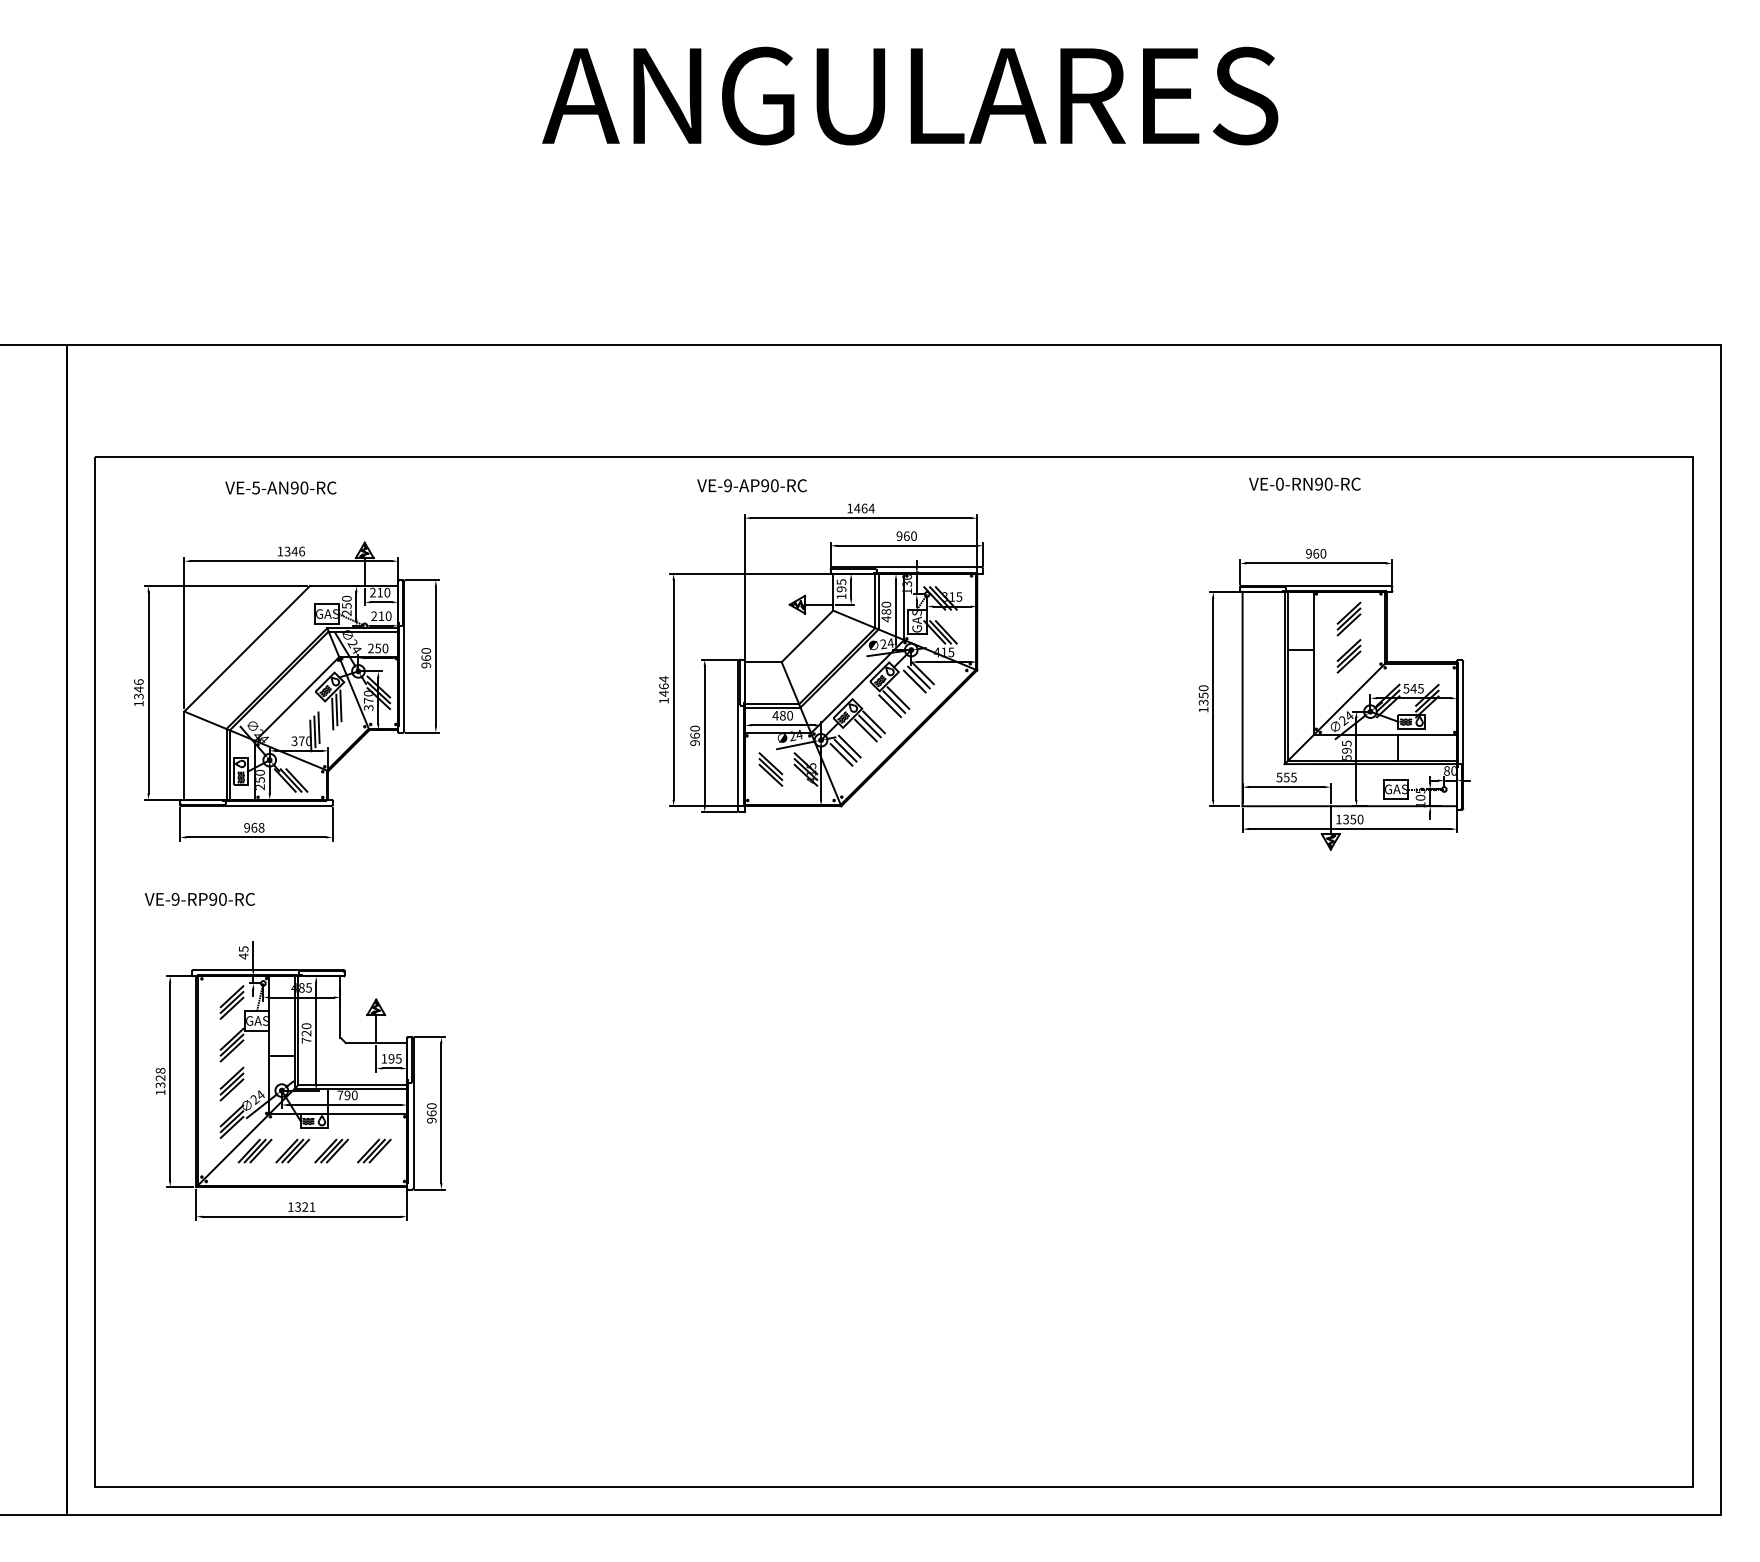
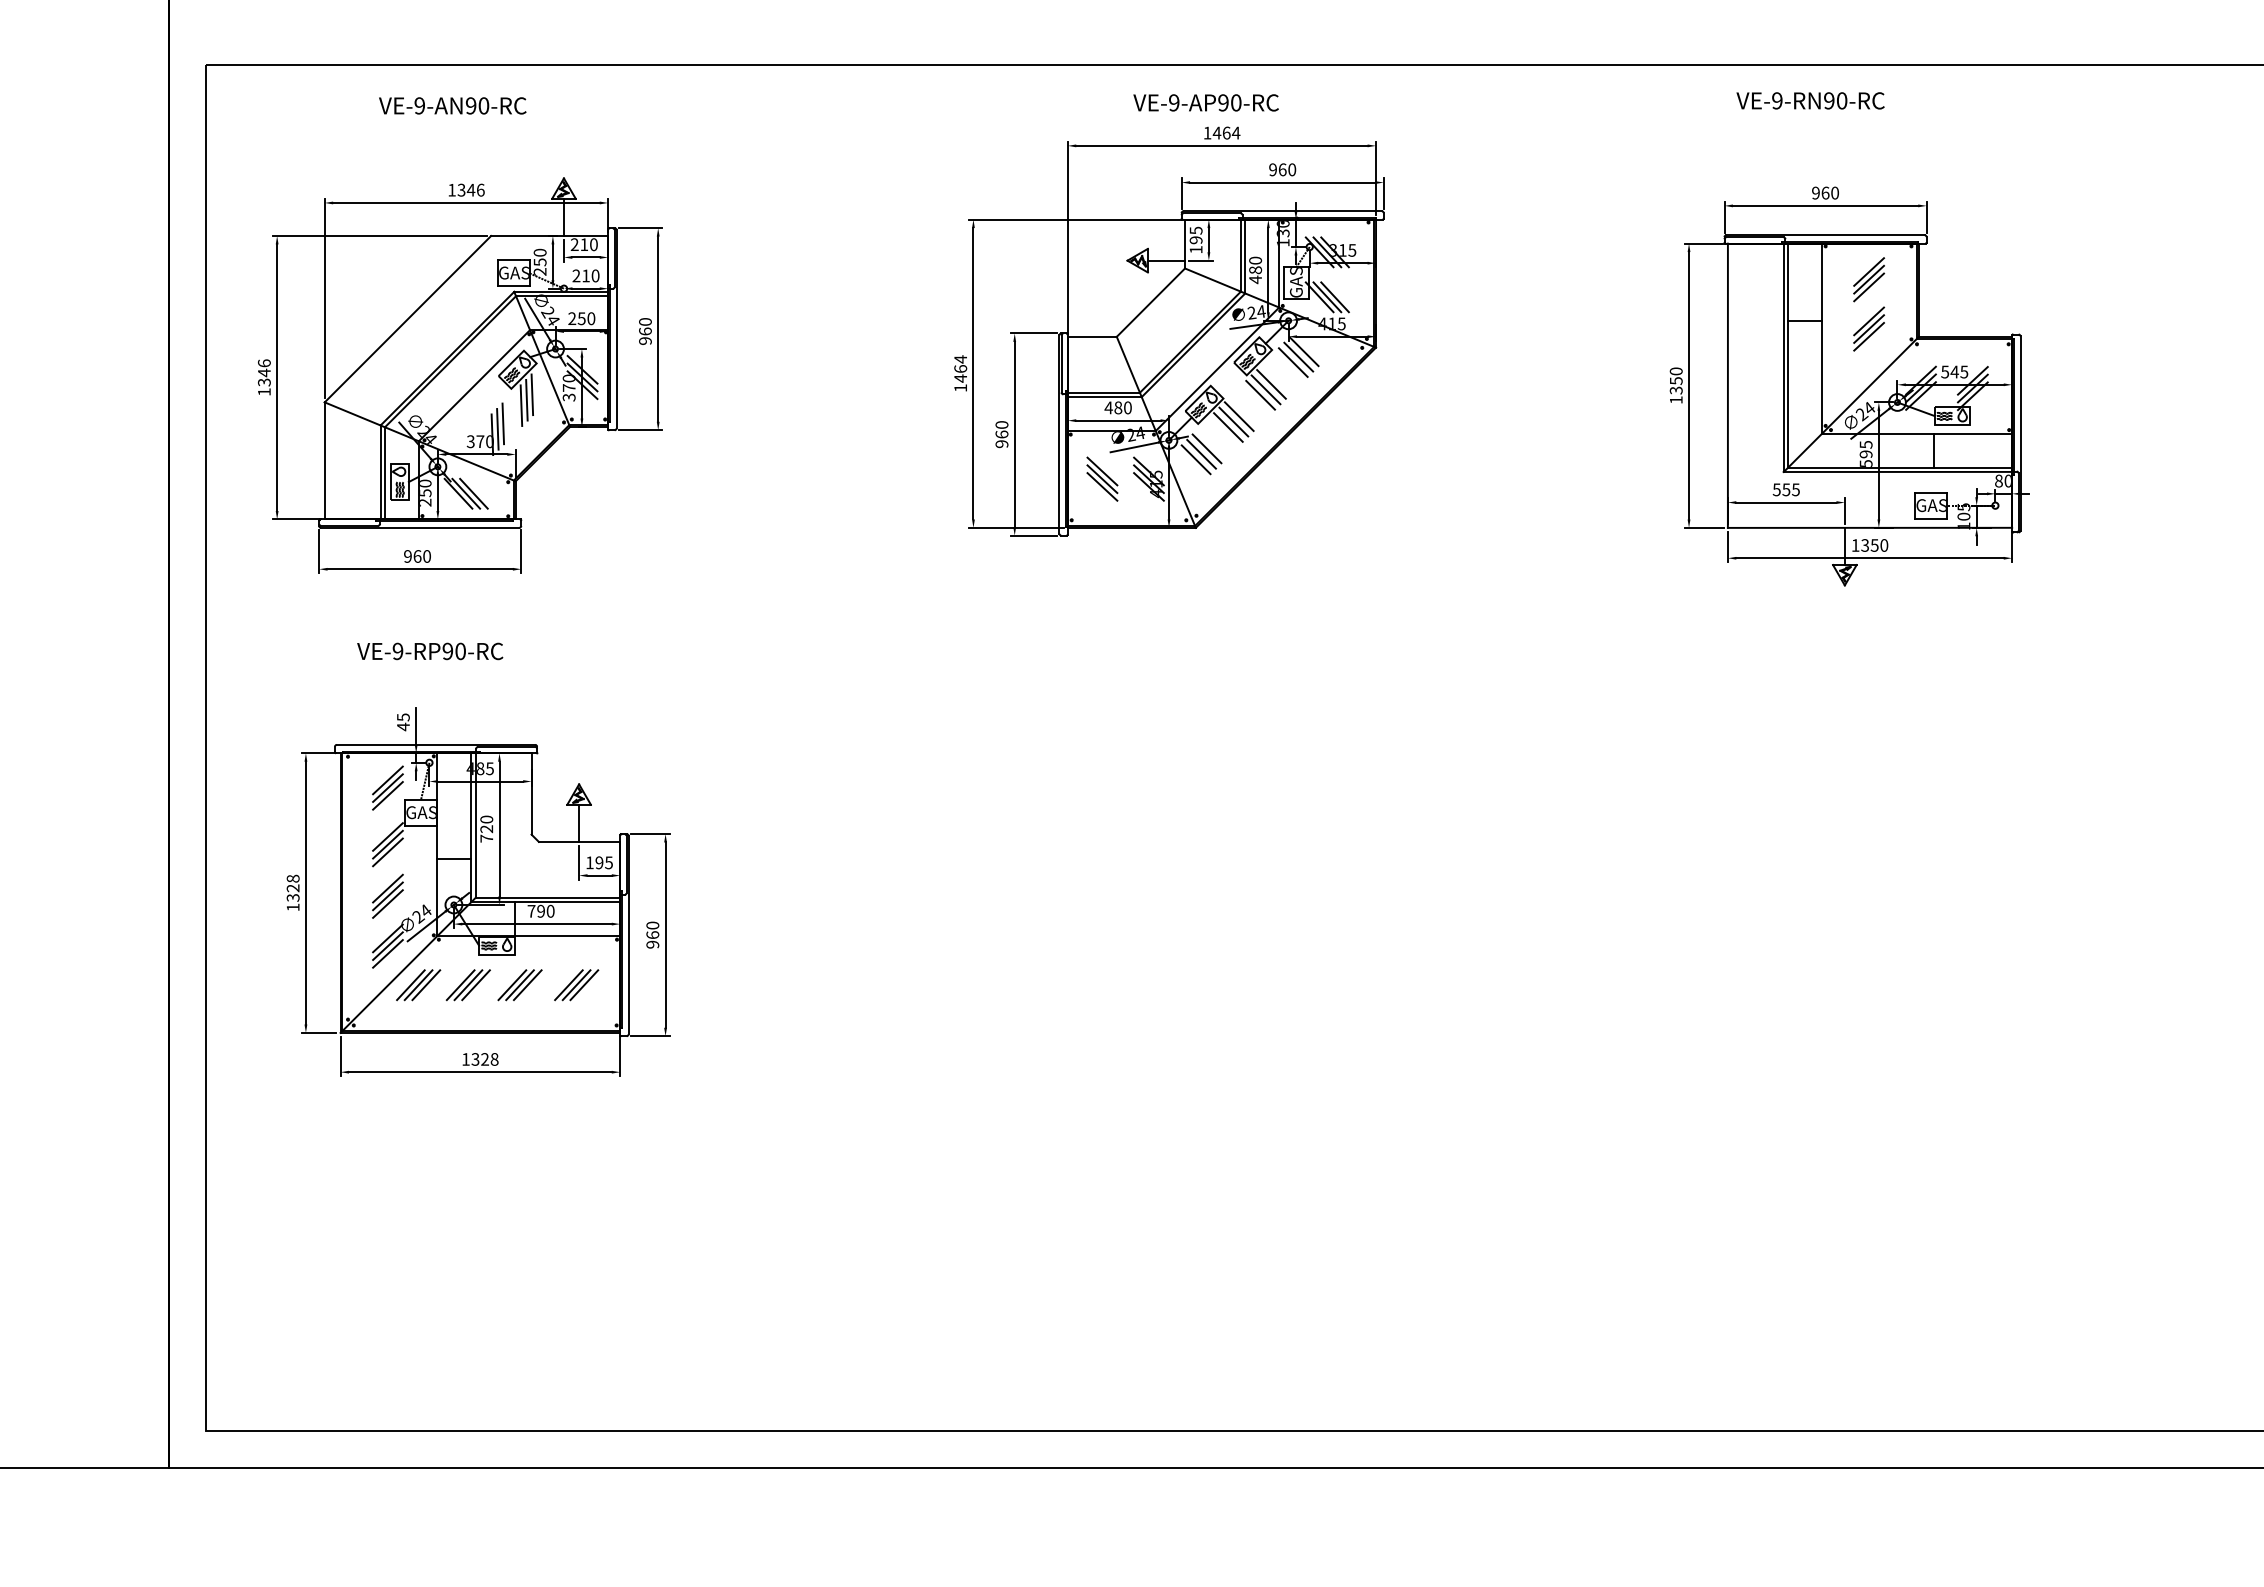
text: (1279, 483) -> (1776, 99), VE-0-RN90-RC -> VE-9-RN90-RC
text: (751, 485) -> (1205, 102), moved
text: (255, 487) -> (419, 105), VE-5-AN90-RC -> VE-9-AN90-RC
text: (261, 827) -> (426, 556), 968 -> 960
text: (199, 898) -> (429, 650), moved
text: (312, 1206) -> (494, 1058), 1321 -> 1328

